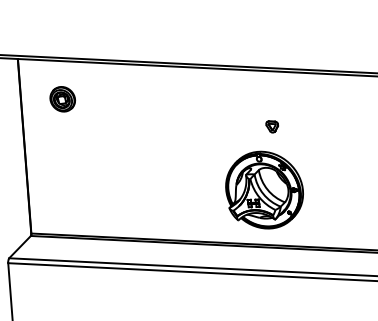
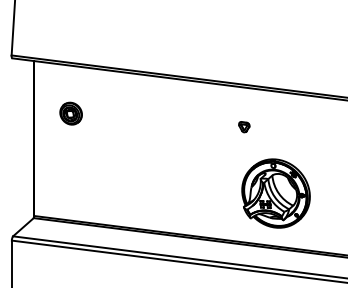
part: (62, 99) -> (70, 113), moved
part: (272, 127) -> (244, 127), moved
part: (263, 190) -> (275, 193), moved

